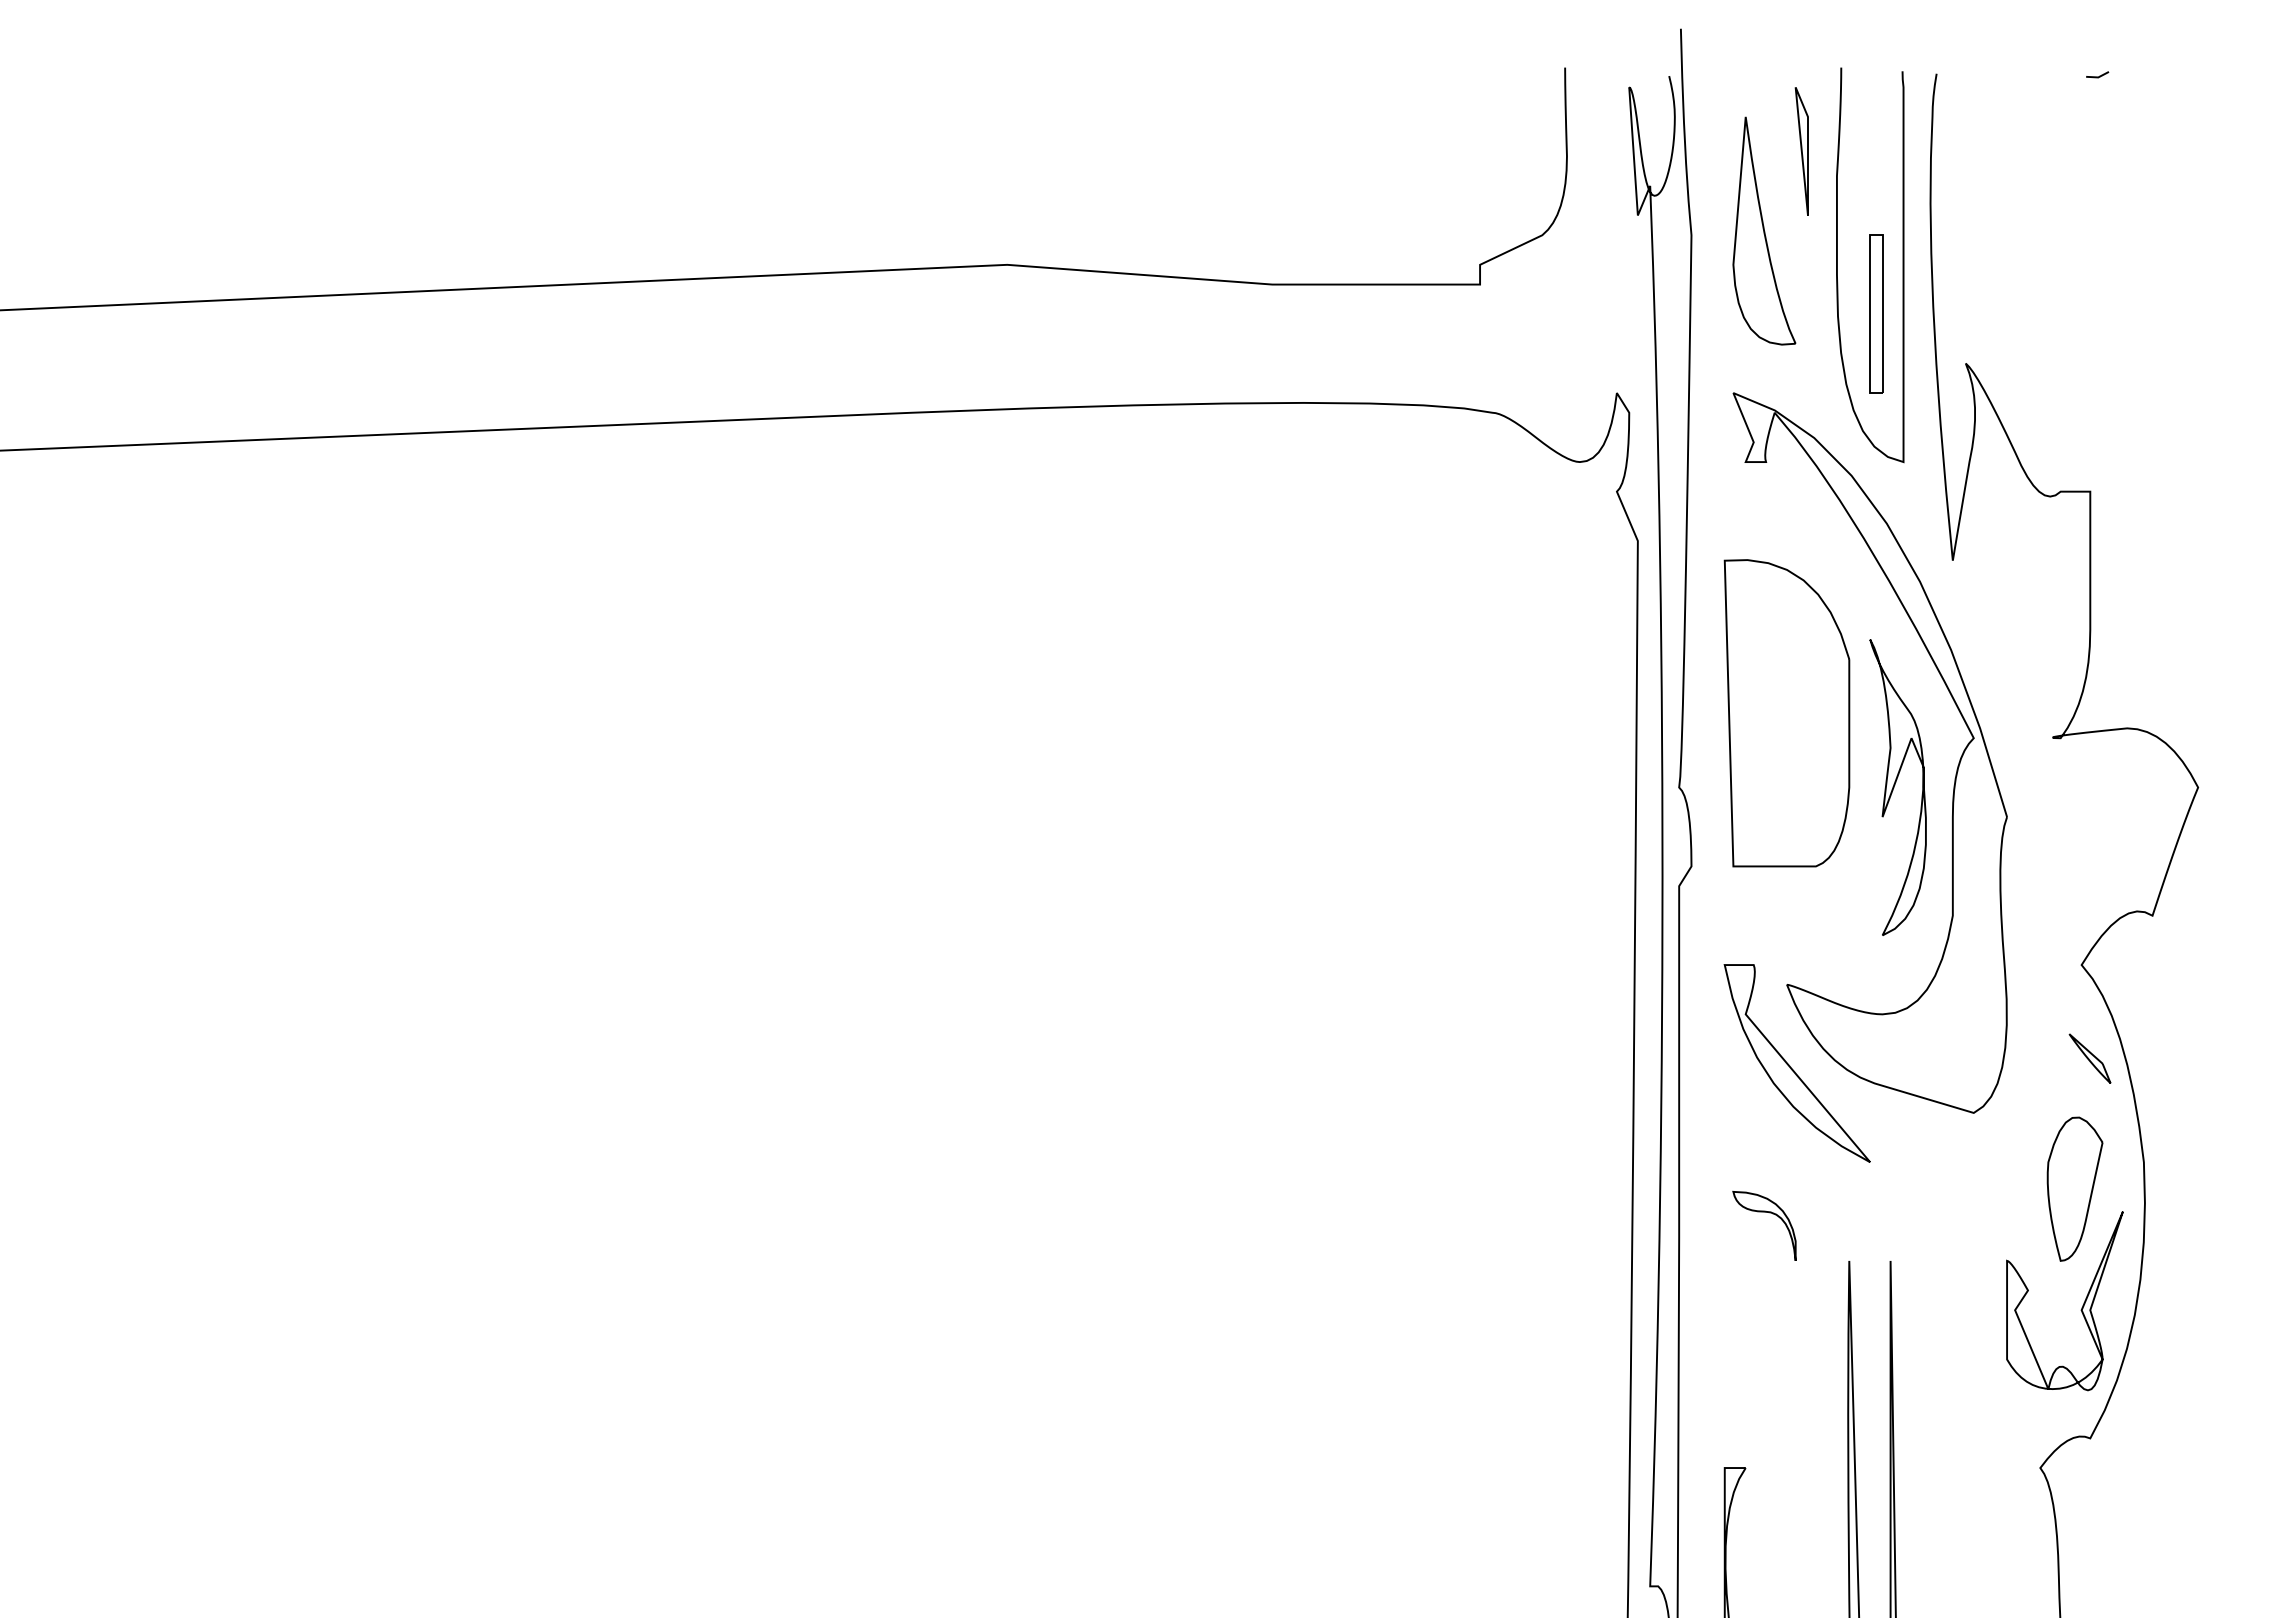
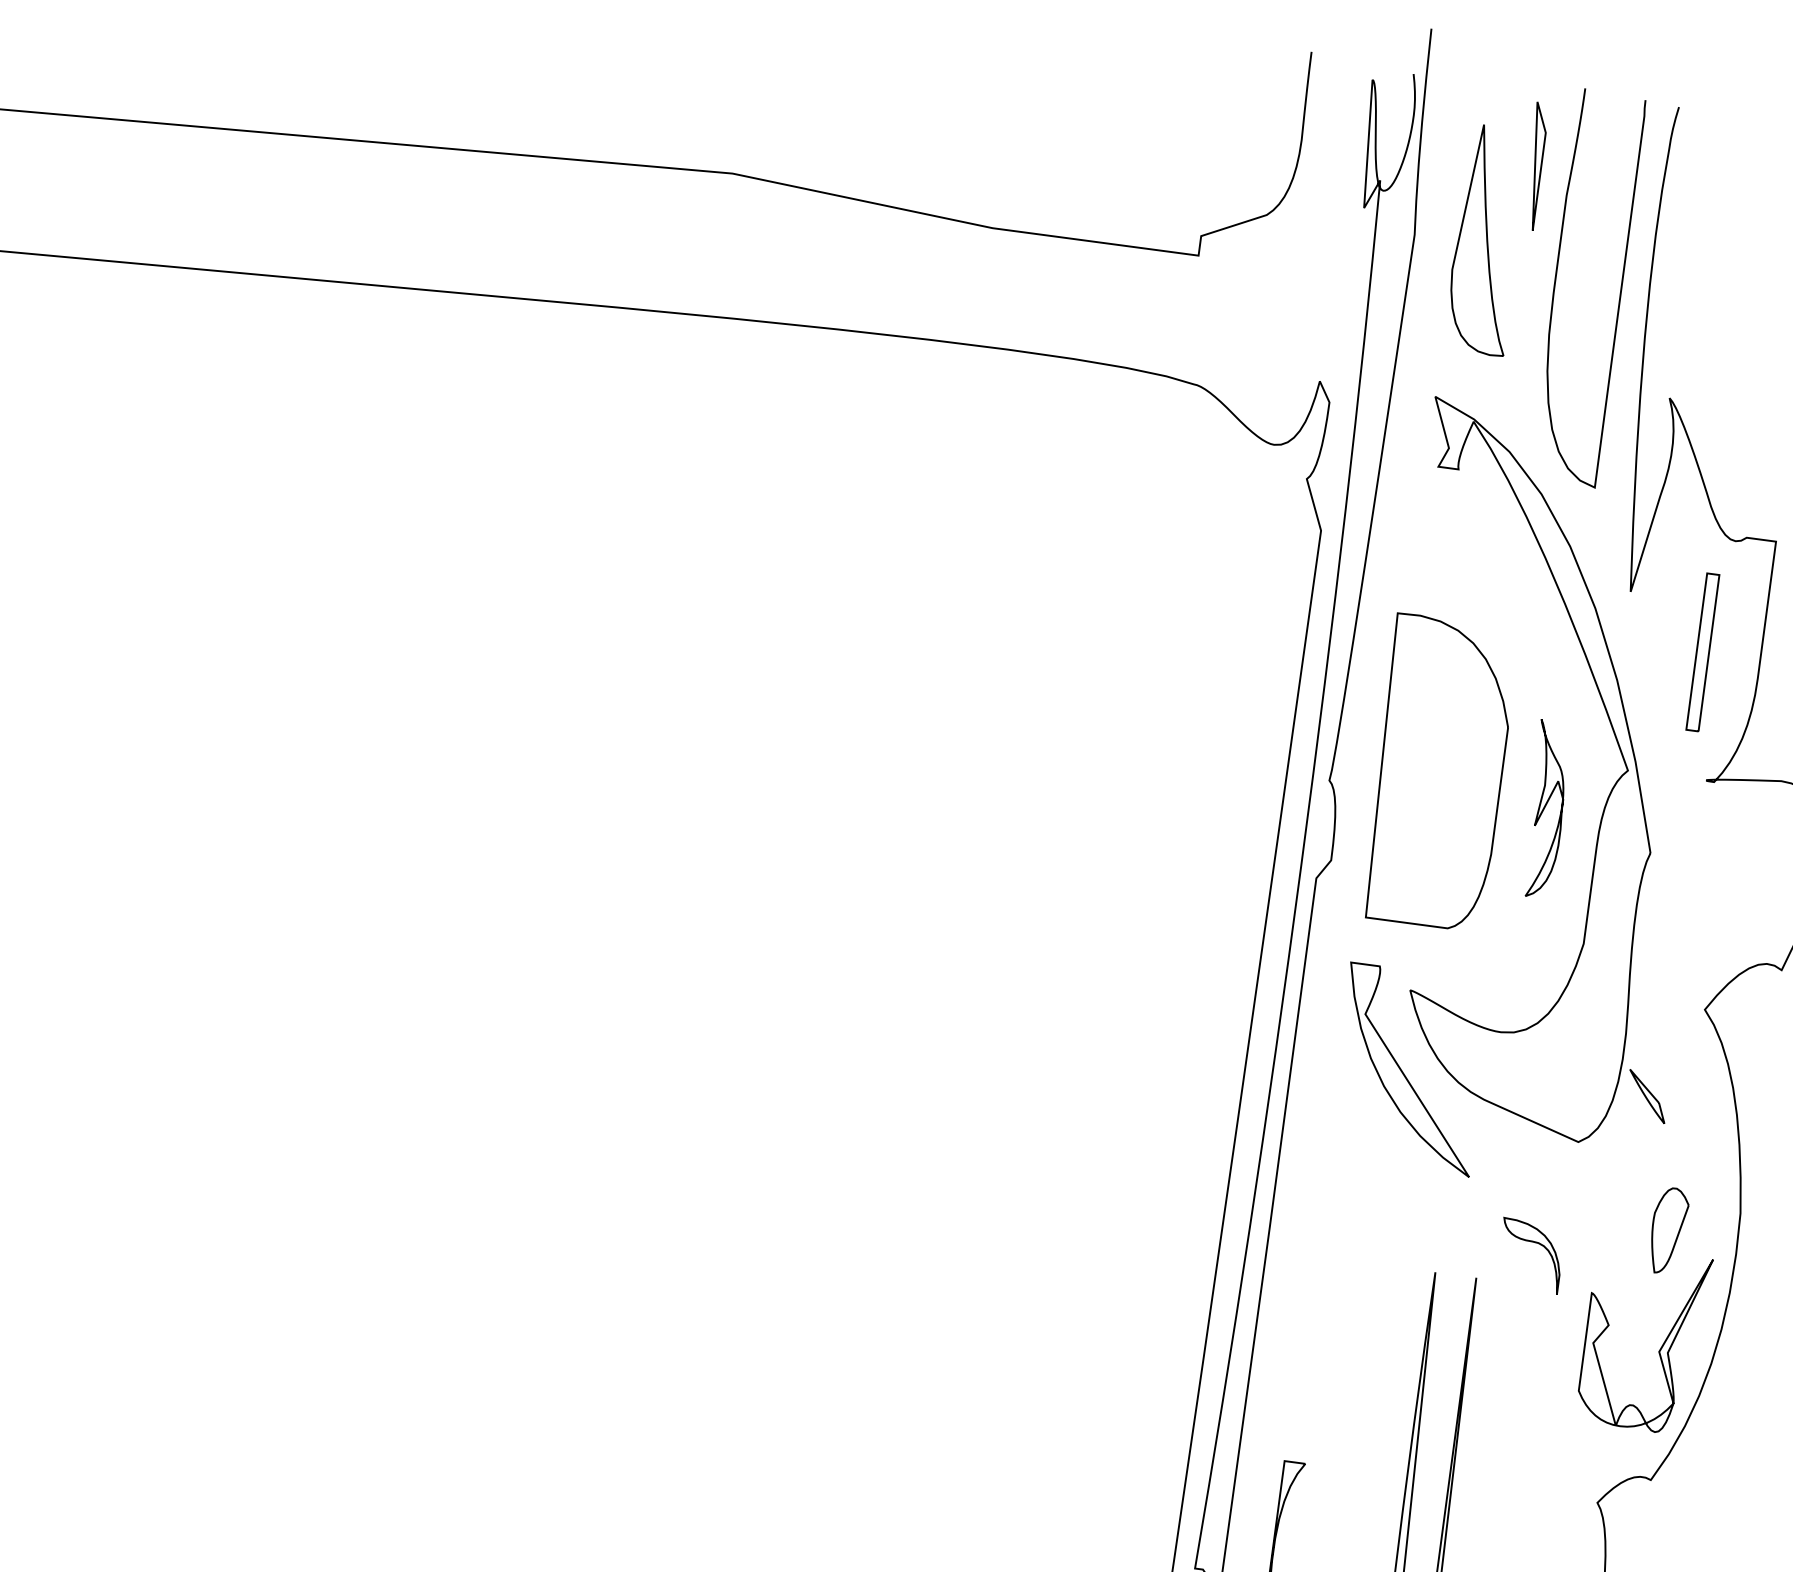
part: (1876, 313) -> (1703, 651), moved
part: (1786, 713) -> (1438, 772), moved
part: (1897, 787) -> (1545, 809), size x0.6
part: (2089, 1058) -> (1646, 1096), moved
part: (2074, 1188) -> (1668, 1230), size x0.6
part: (1764, 1212) -> (1532, 1242), moved

